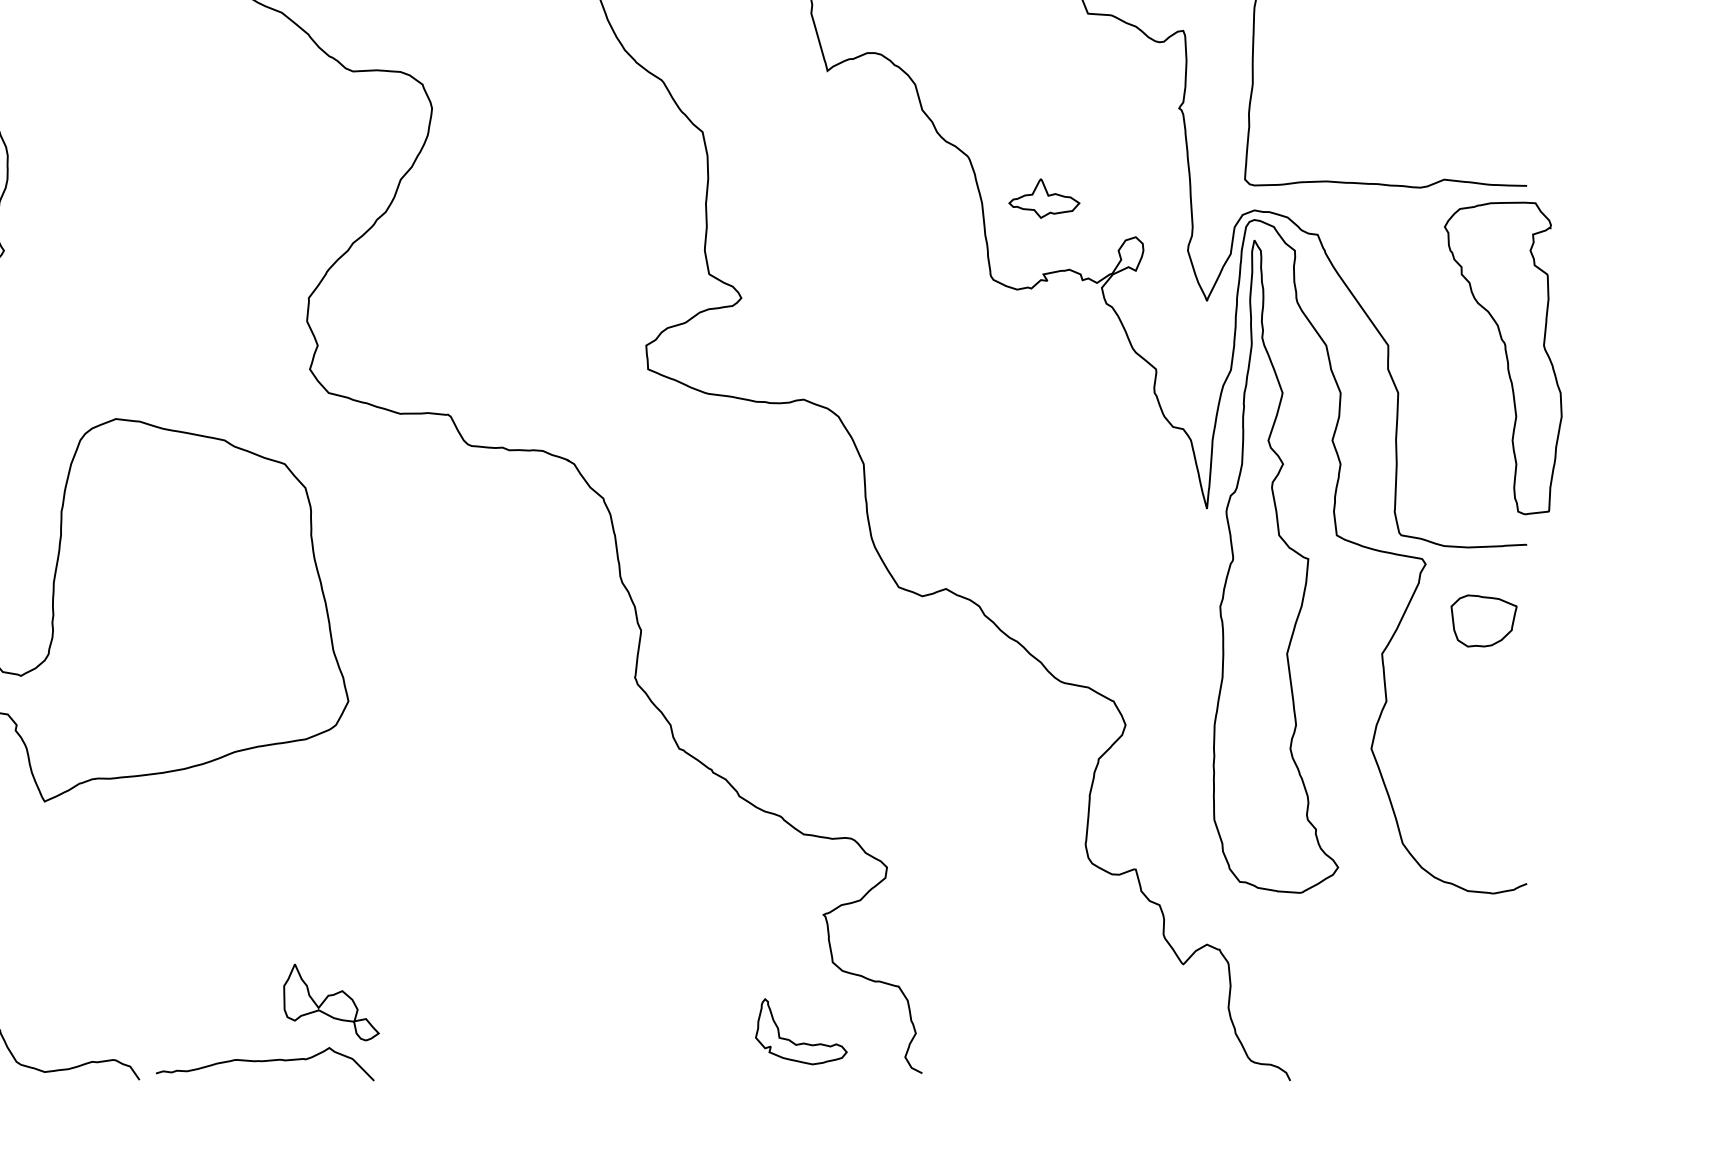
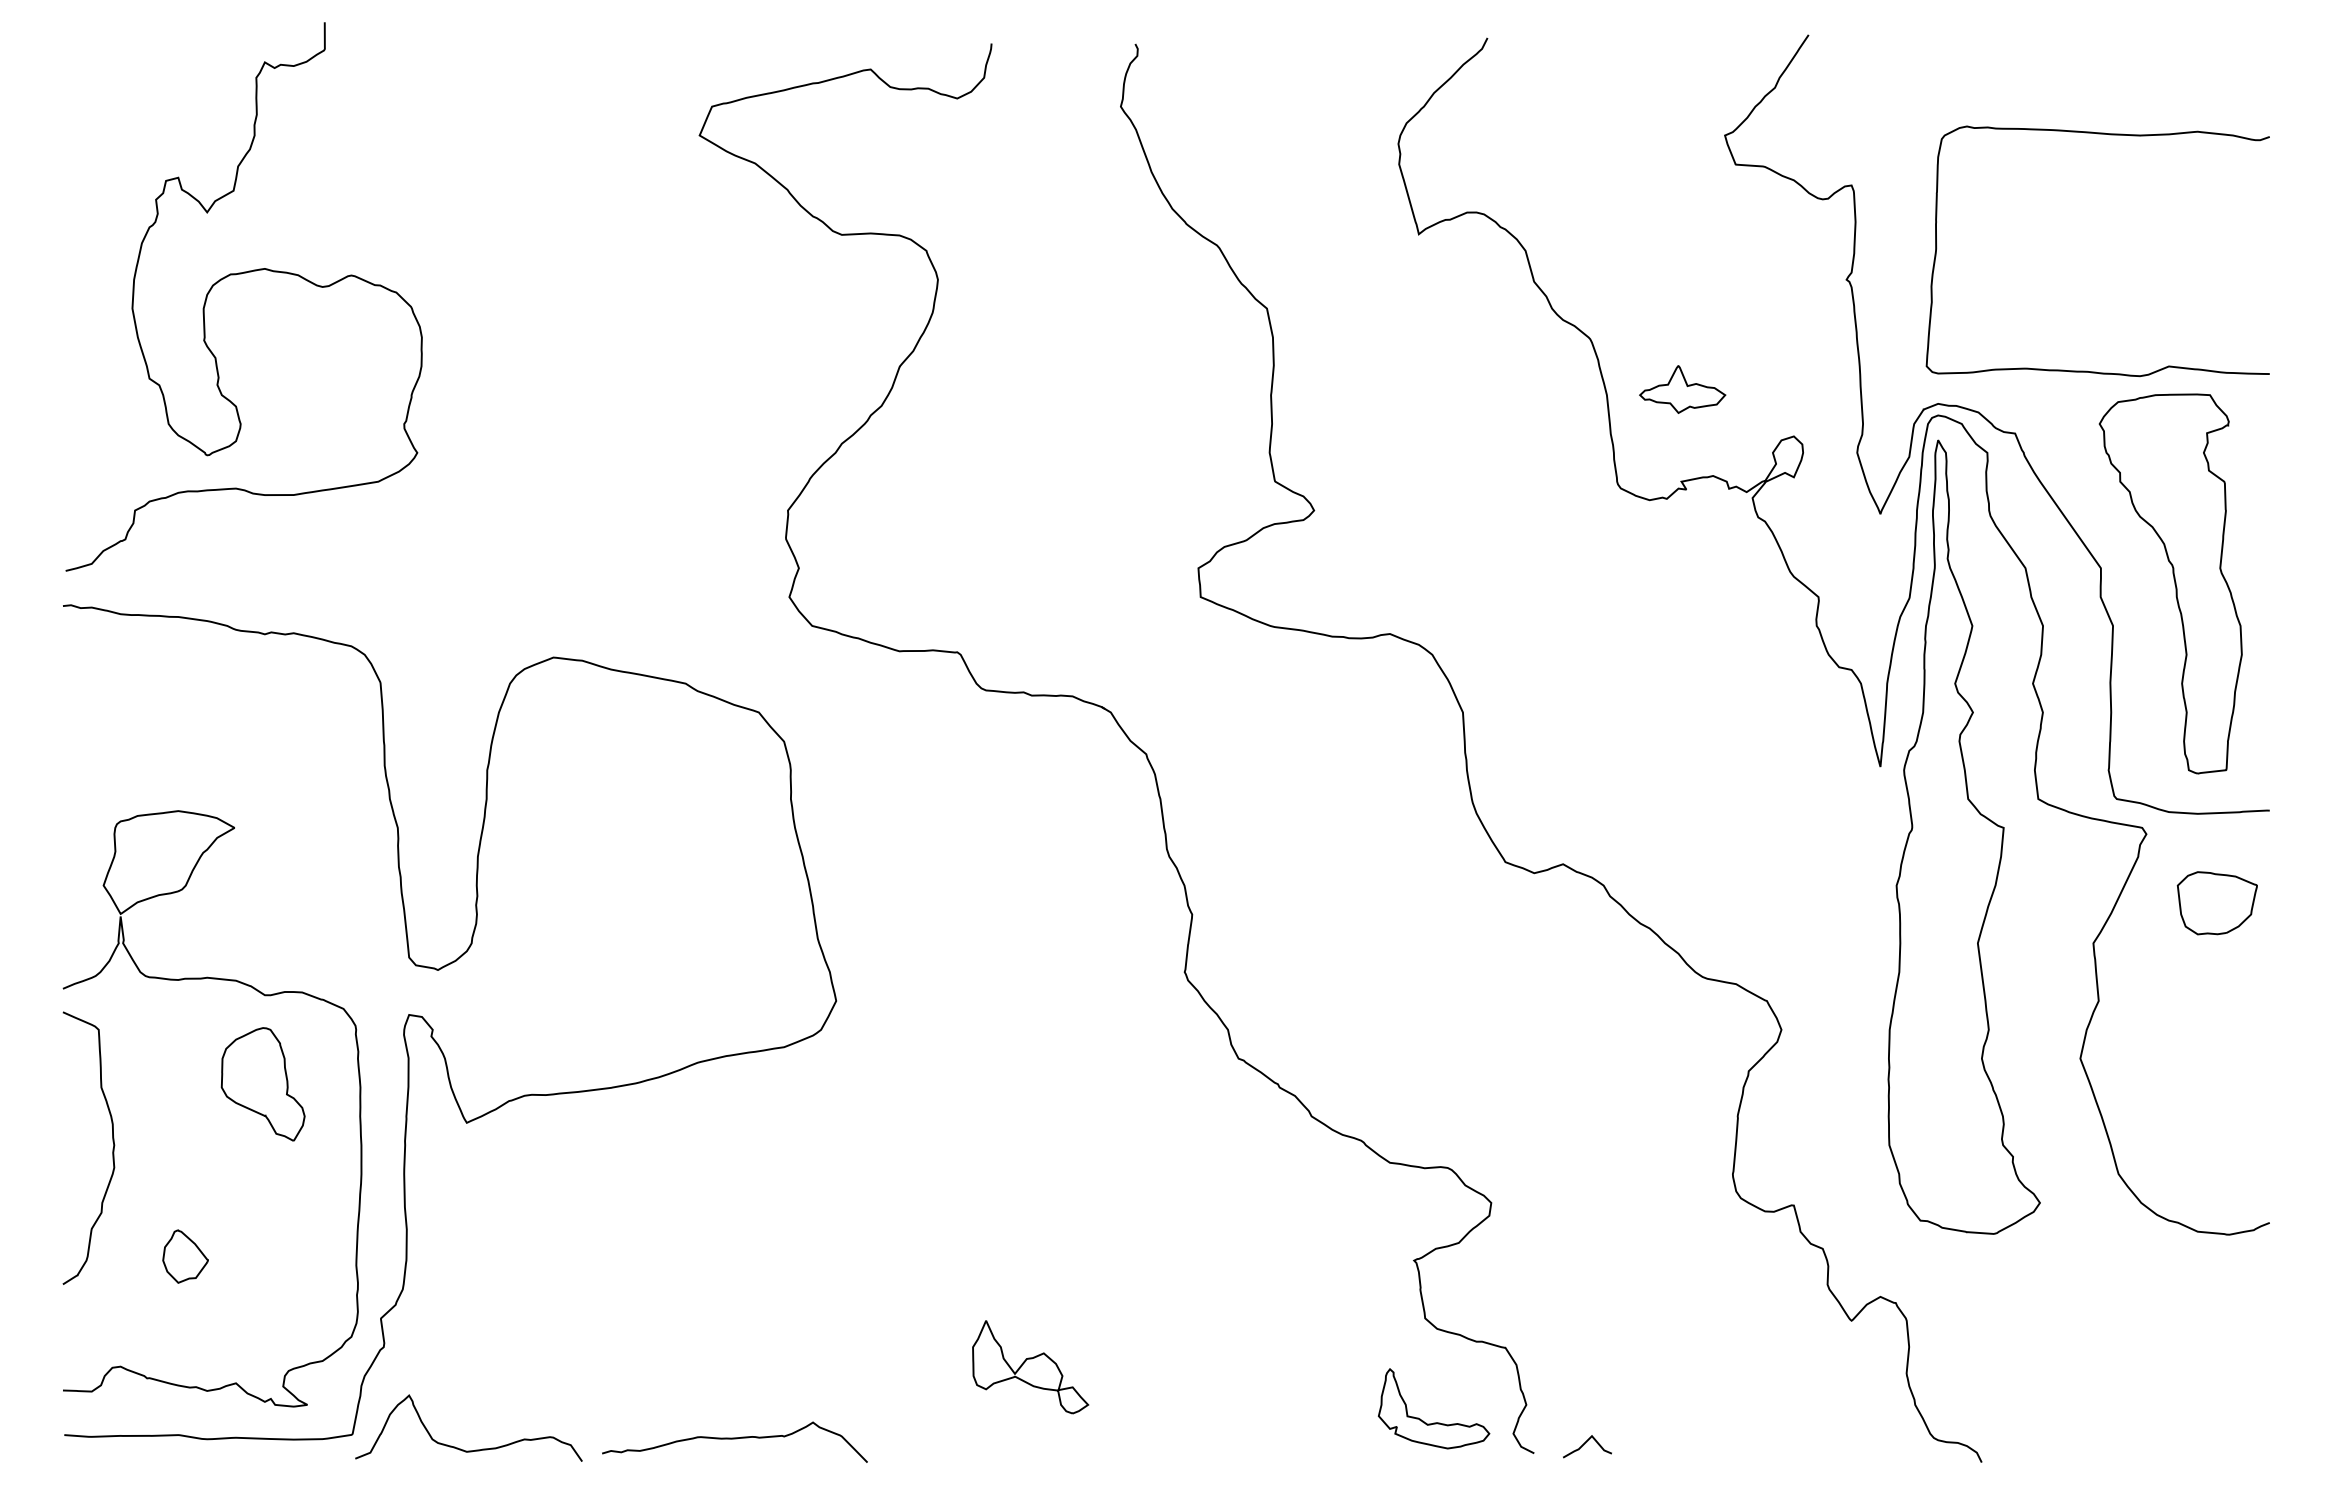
part: (1503, 358) -> (2170, 583), moved
part: (331, 1002) -> (1030, 1367), moved
part: (800, 1043) -> (1433, 1422), moved
curve: (964, 1065) -> (1585, 1443), added

